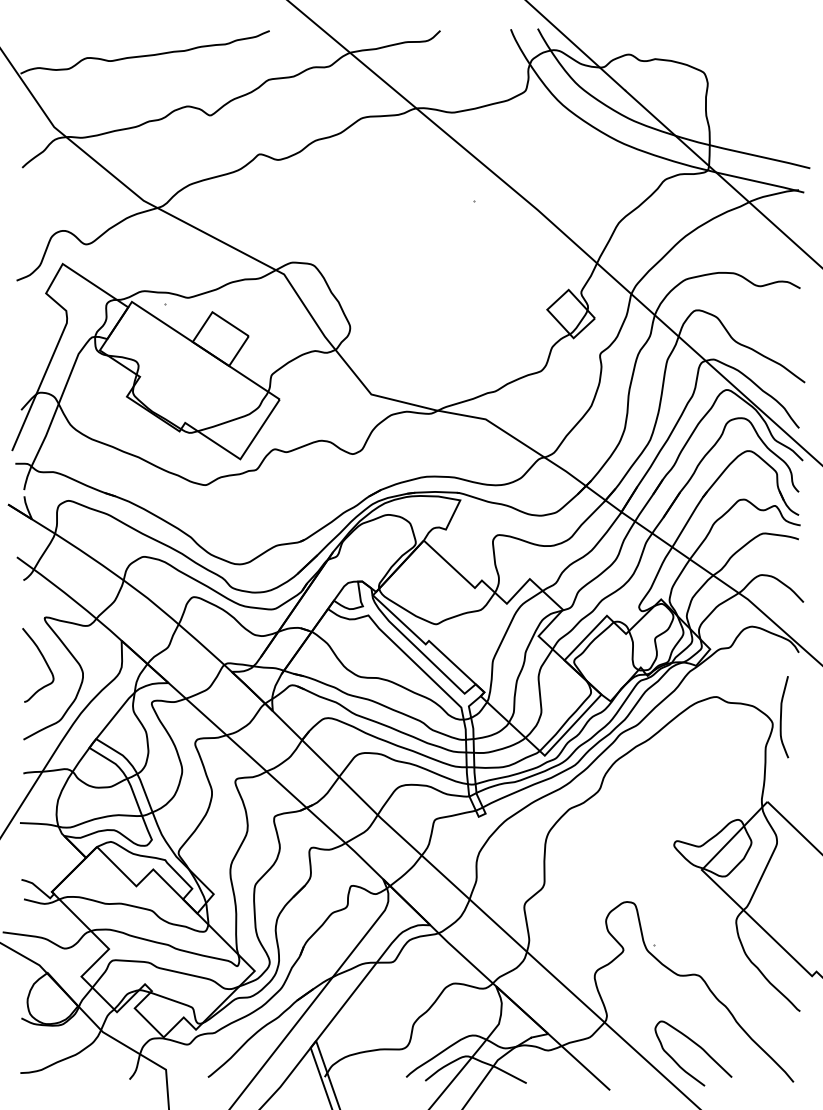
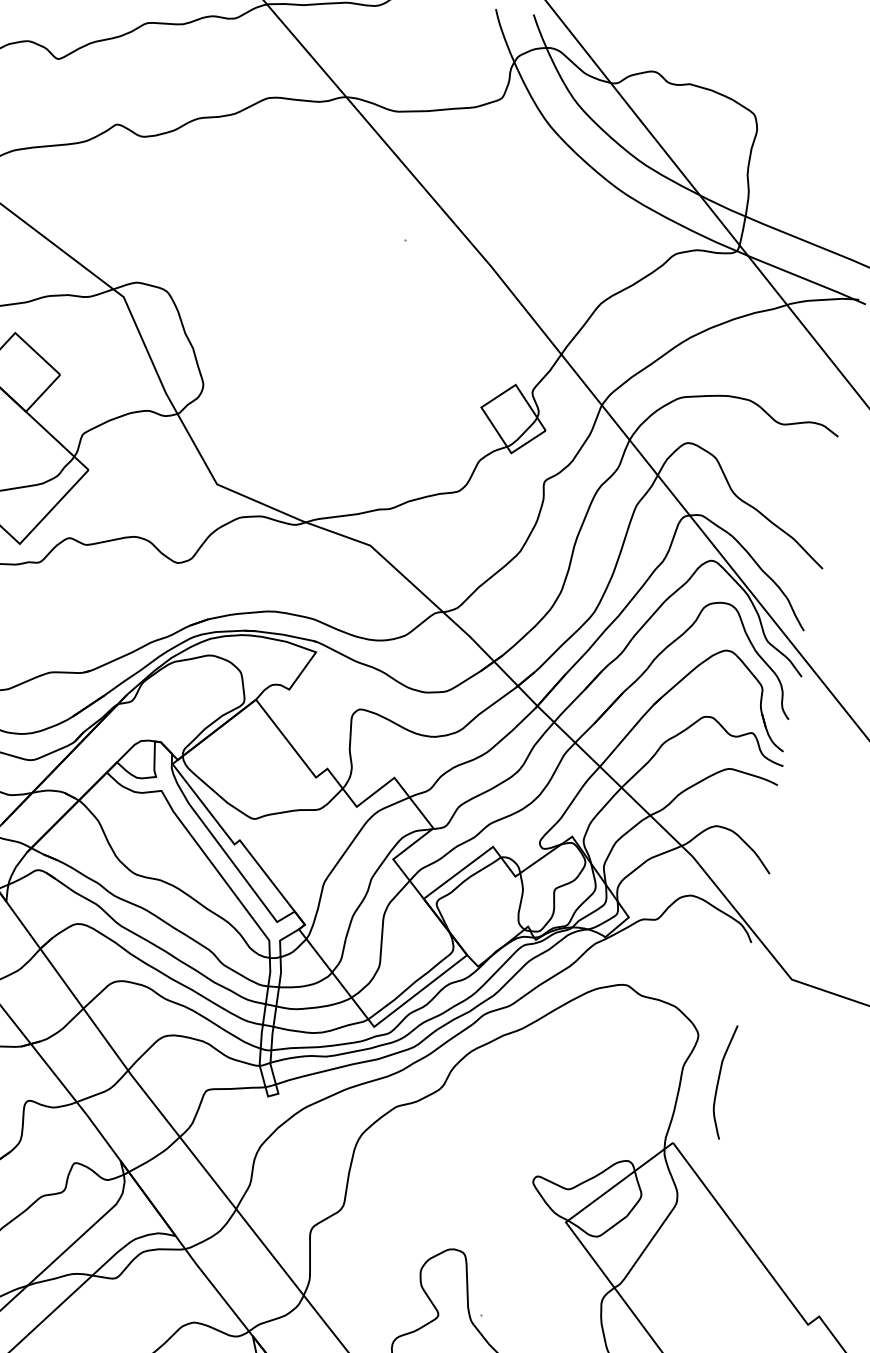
curve: (781, 717) -> (719, 1081), moved

